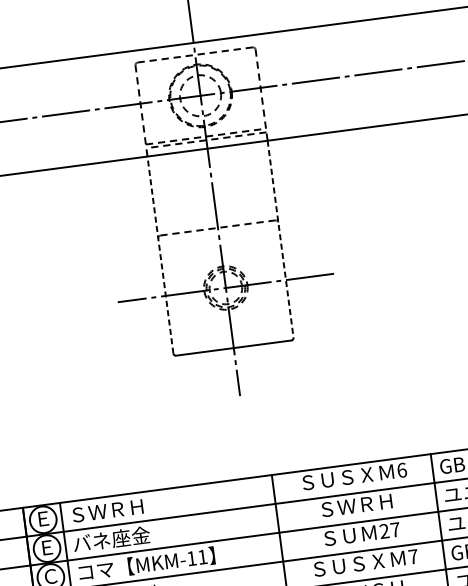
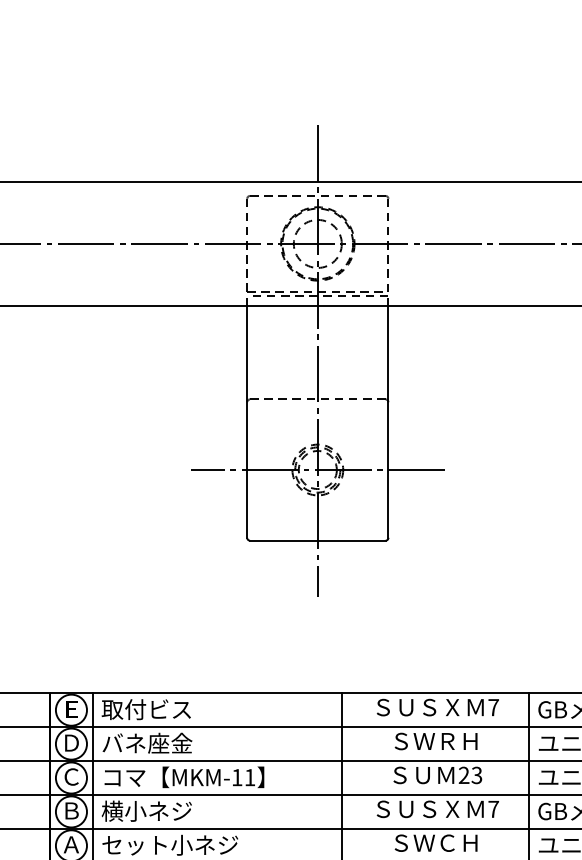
line: (280, 238) -> (388, 421), dashed -> solid
line: (160, 254) -> (247, 421), dashed -> solid
text: (401, 470) -> (493, 707), 6 -> 7
text: (106, 510) -> (145, 709), ＳＷＲＨ -> 取付ビス
text: (395, 529) -> (476, 775), 27 -> 23
text: (46, 547) -> (71, 742), Ｅ -> Ｄ

